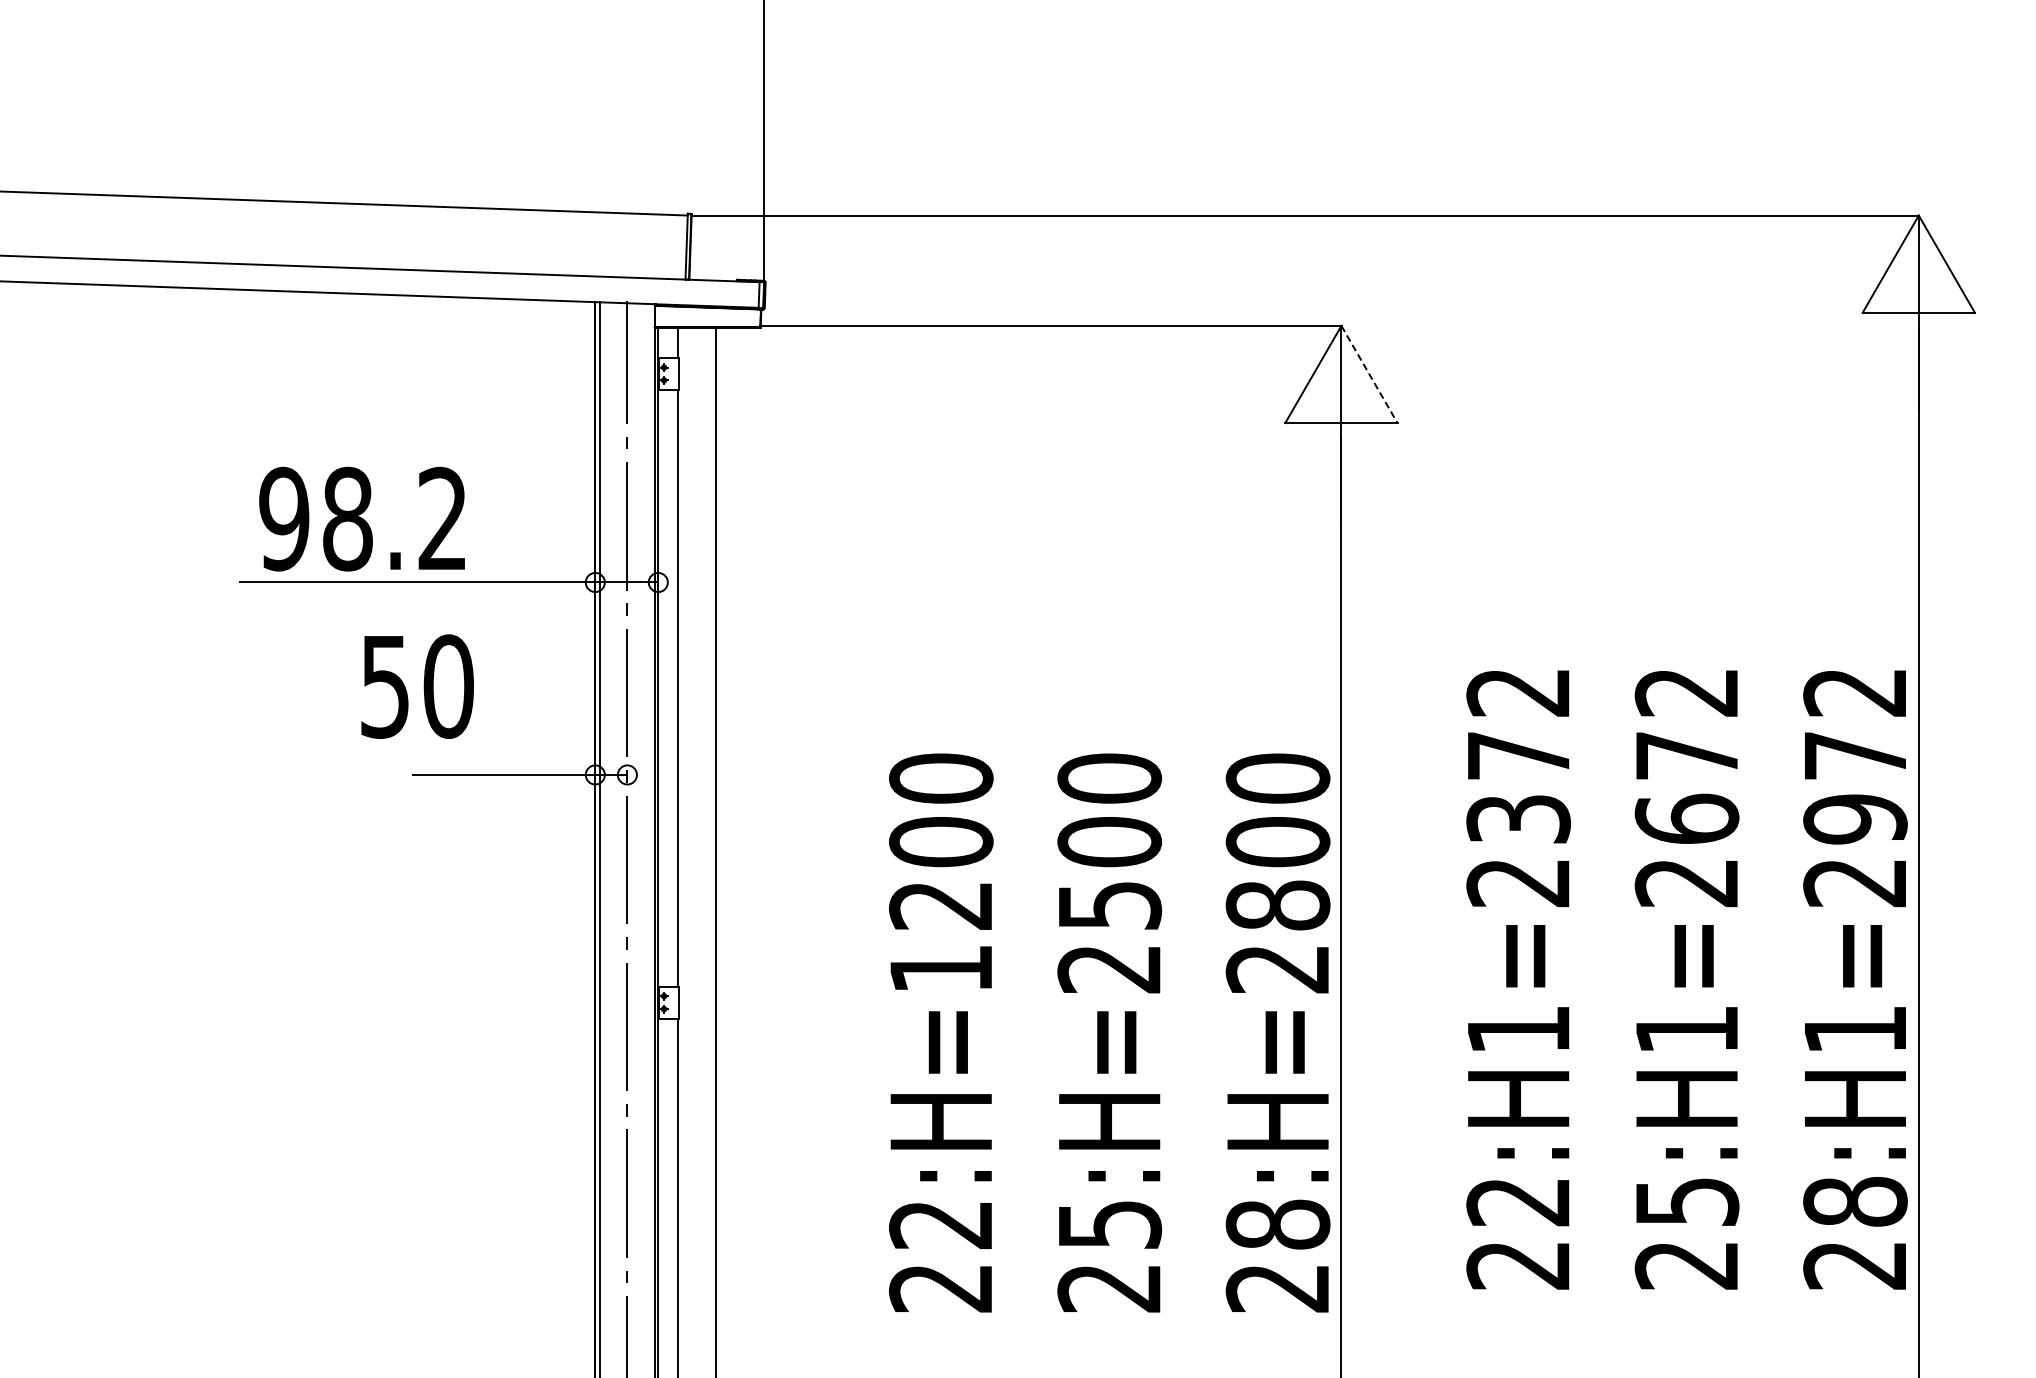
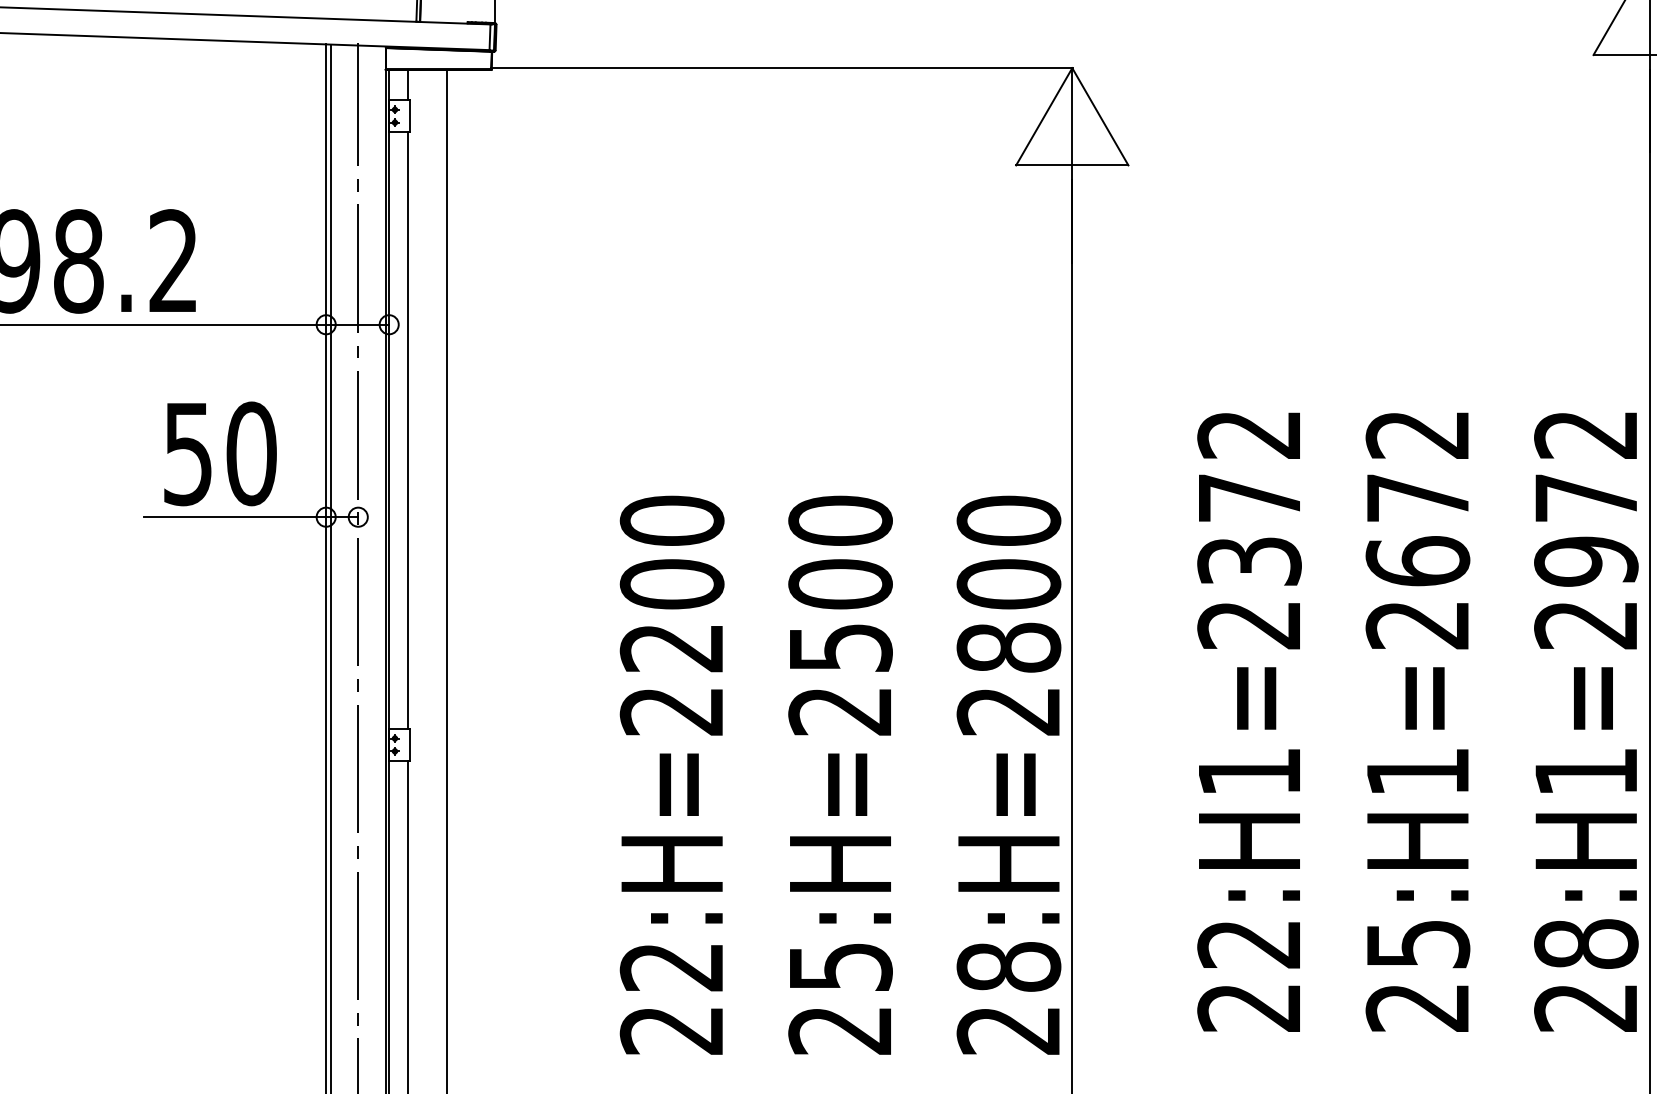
line: (1369, 374) -> (1100, 116), dashed -> solid
text: (417, 686) -> (220, 453), moved
text: (940, 969) -> (671, 711), 22:H=1200 -> 22:H=2200

